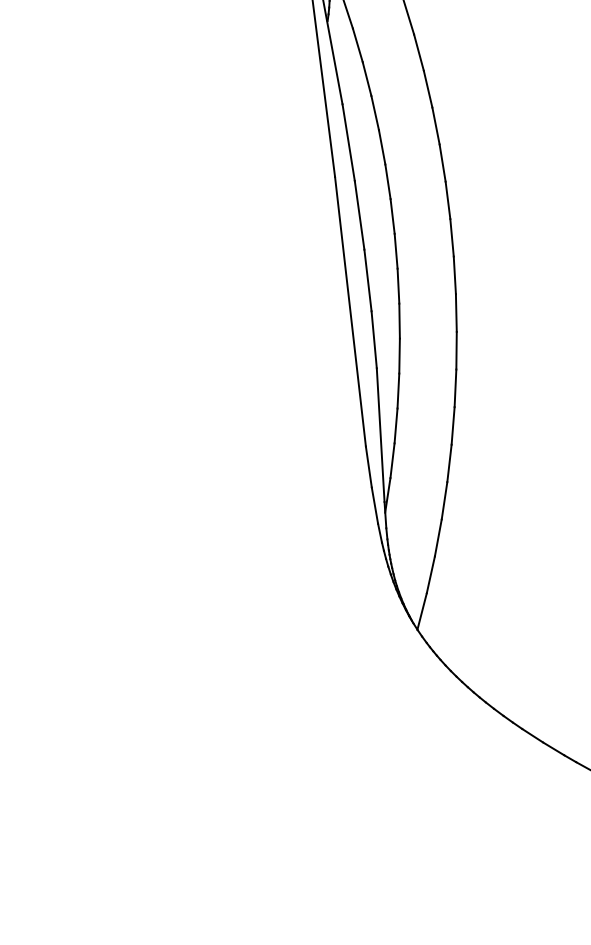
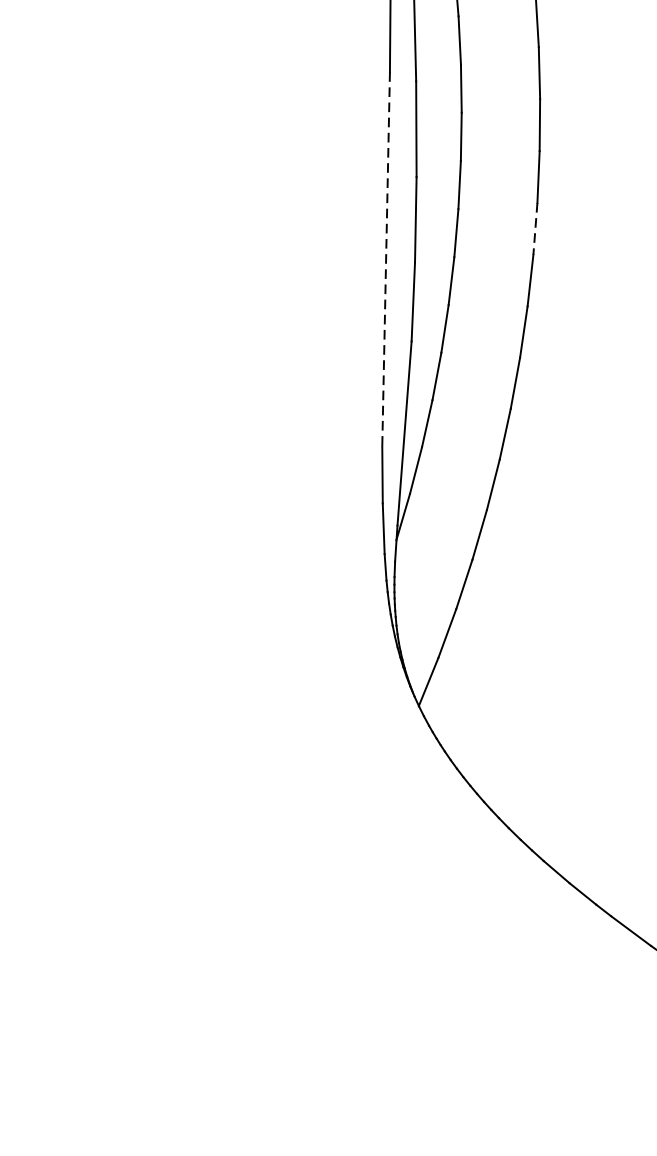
line: (454, 275) -> (534, 228), solid -> dashed
line: (350, 311) -> (386, 258), solid -> dashed

